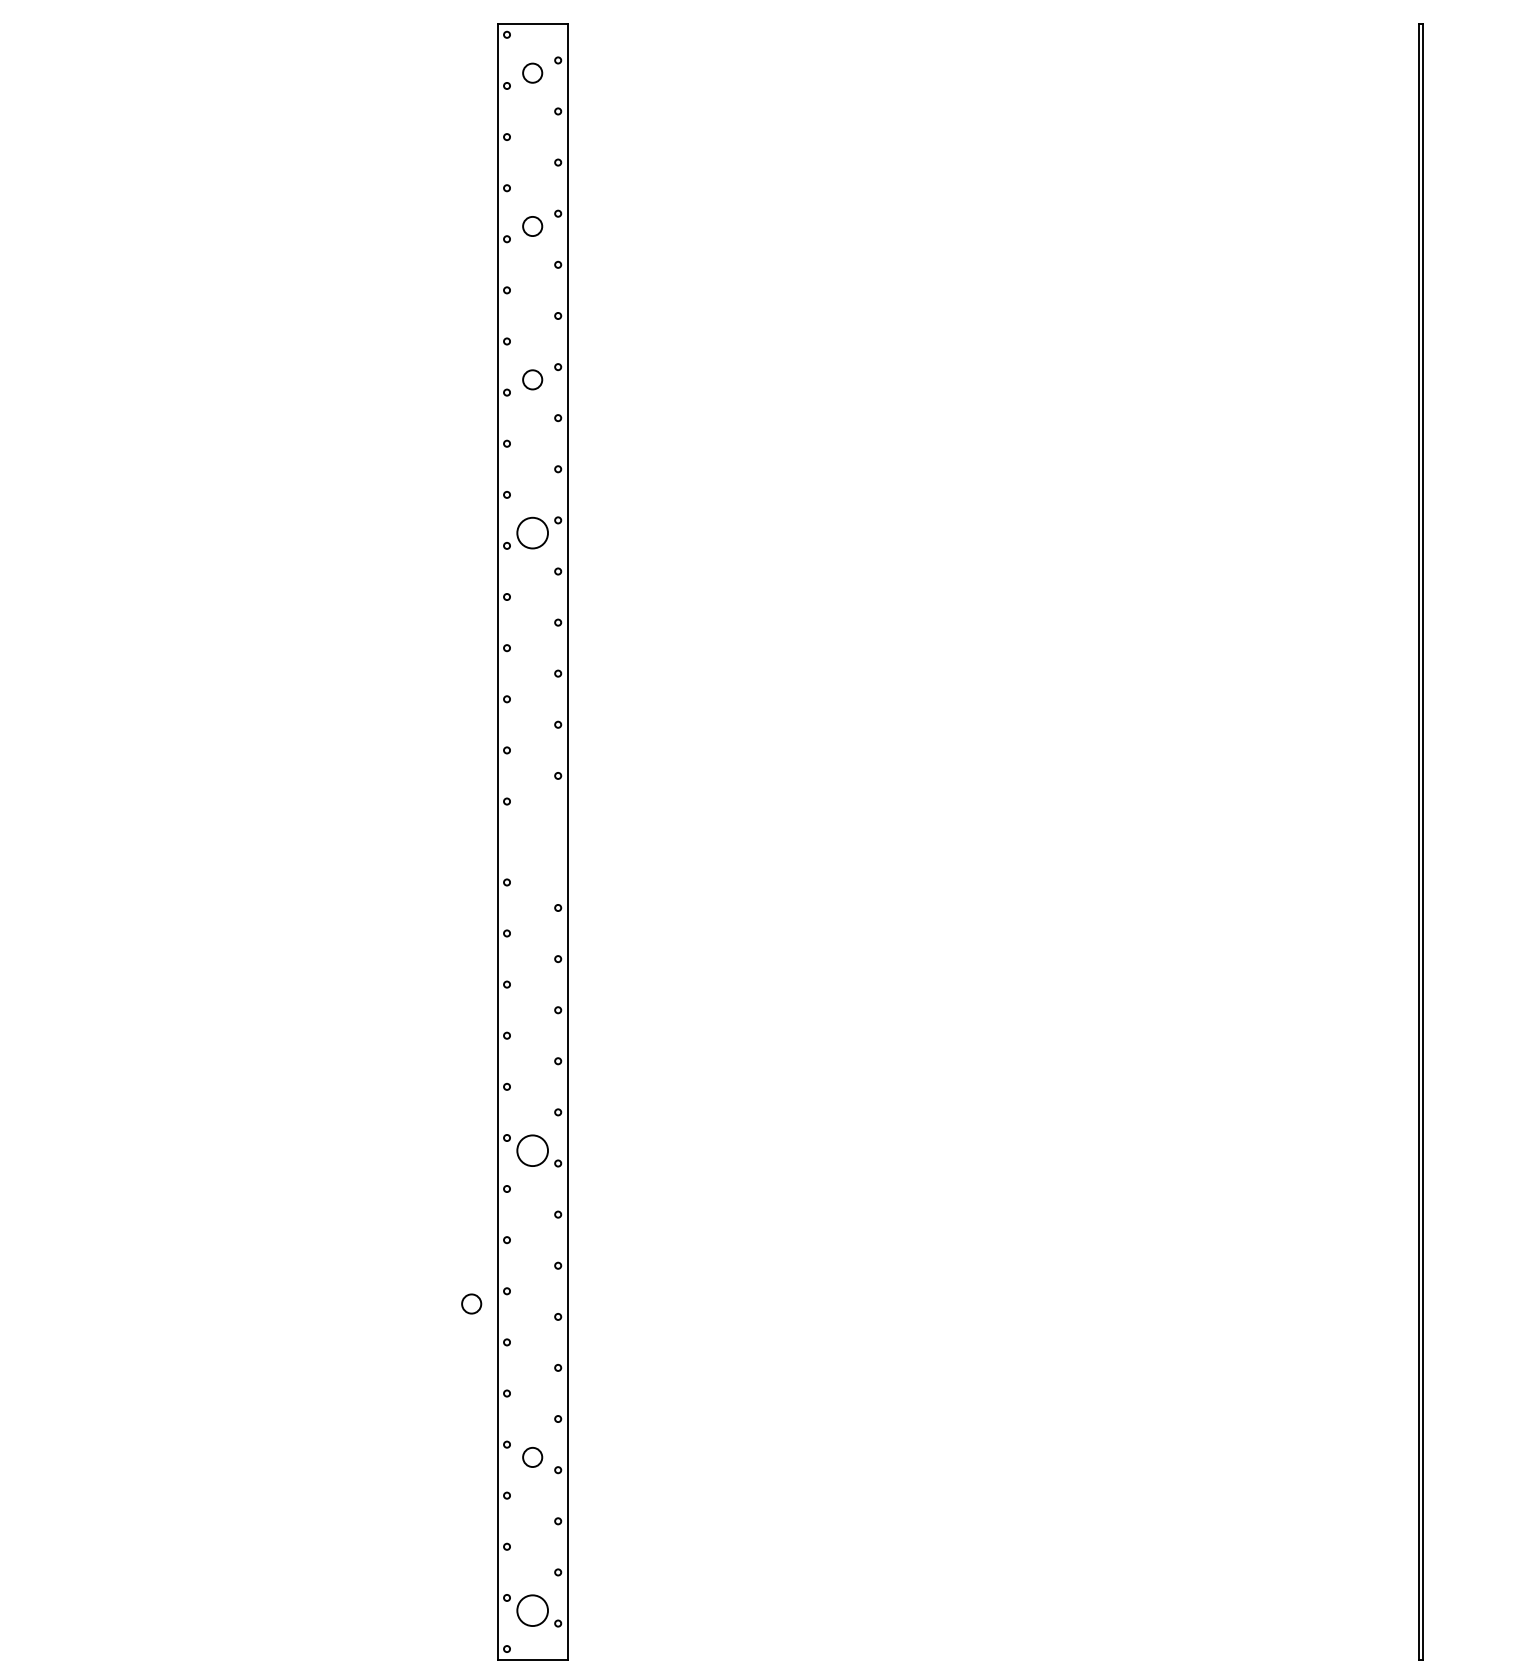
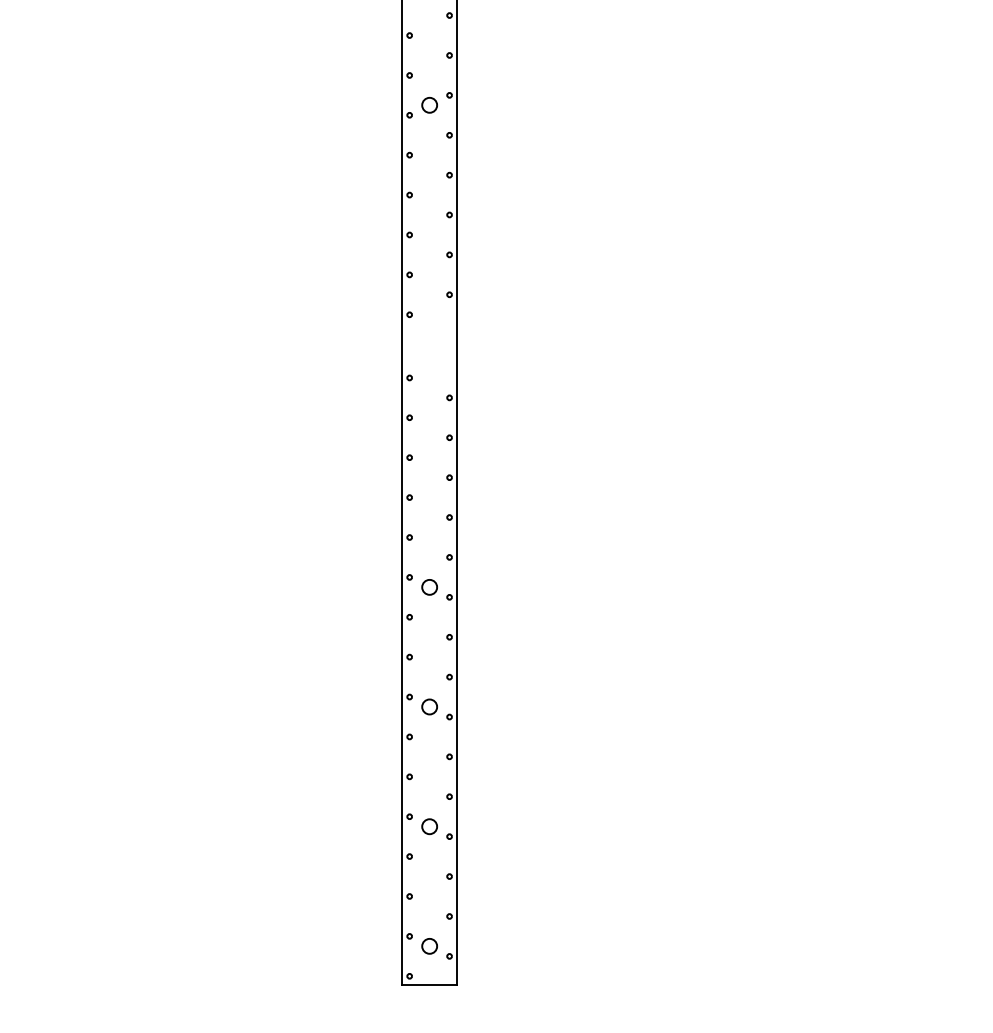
circle: (532, 532) -> (429, 104), size x0.62
circle: (532, 1150) -> (429, 587), size x0.62
circle: (471, 1303) -> (429, 706), moved
circle: (532, 1610) -> (429, 946), size x0.62

